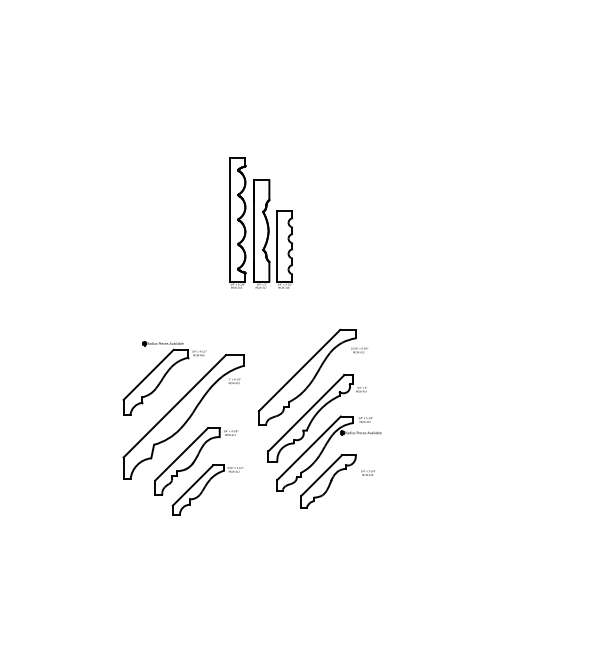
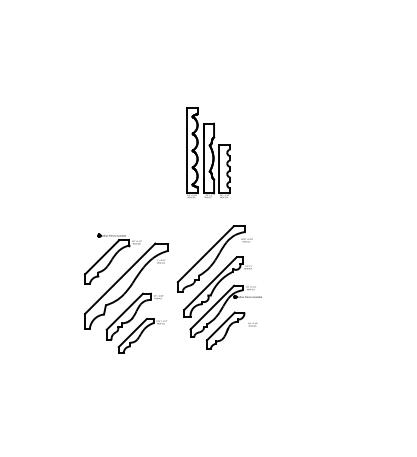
part: (261, 222) -> (208, 152), moved

